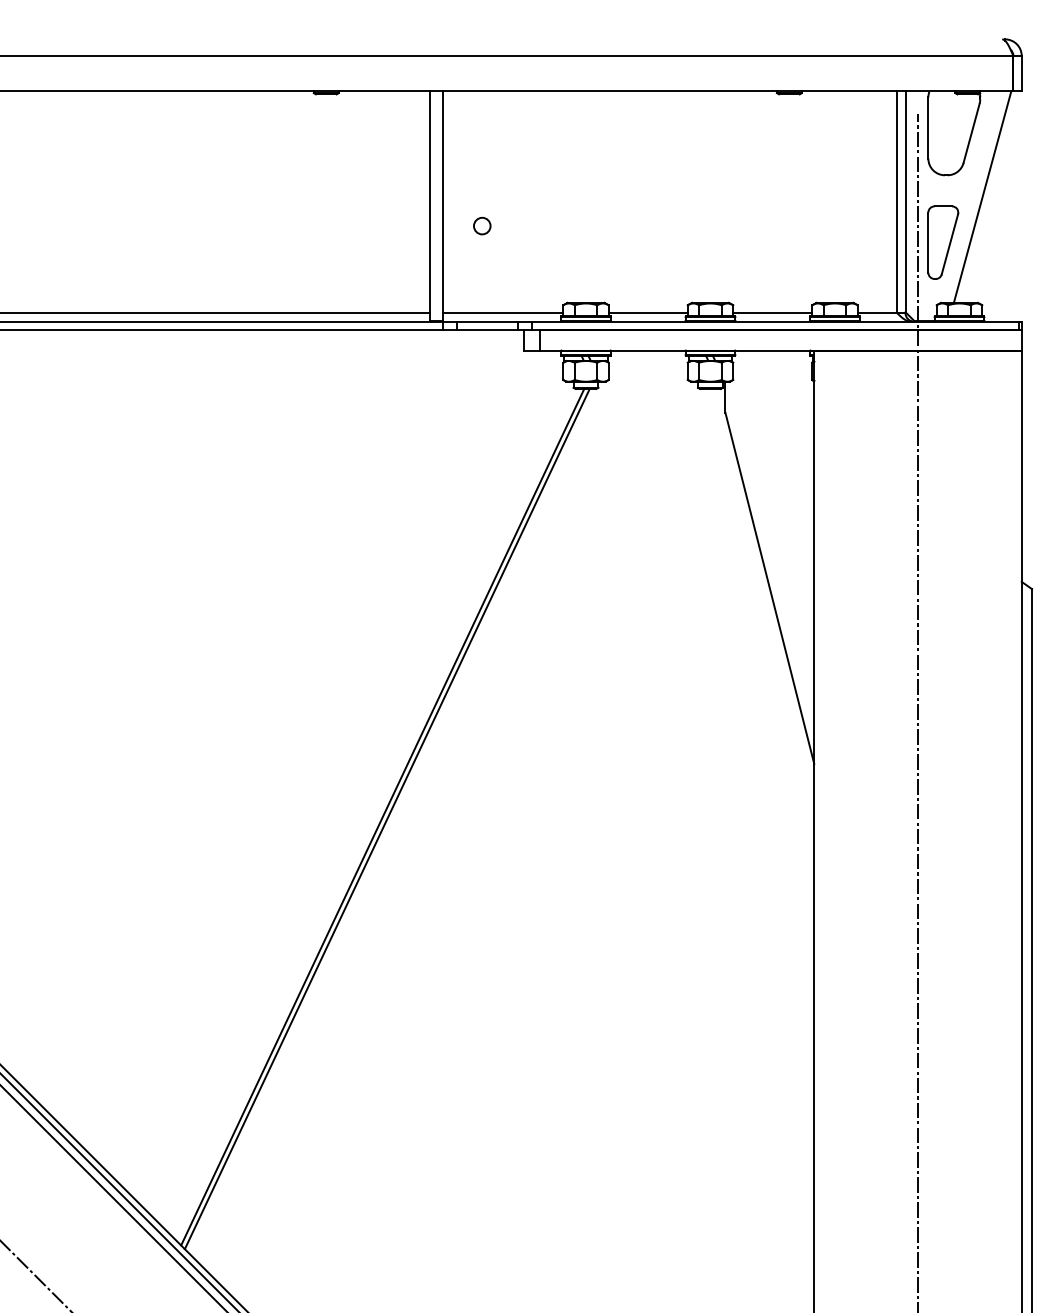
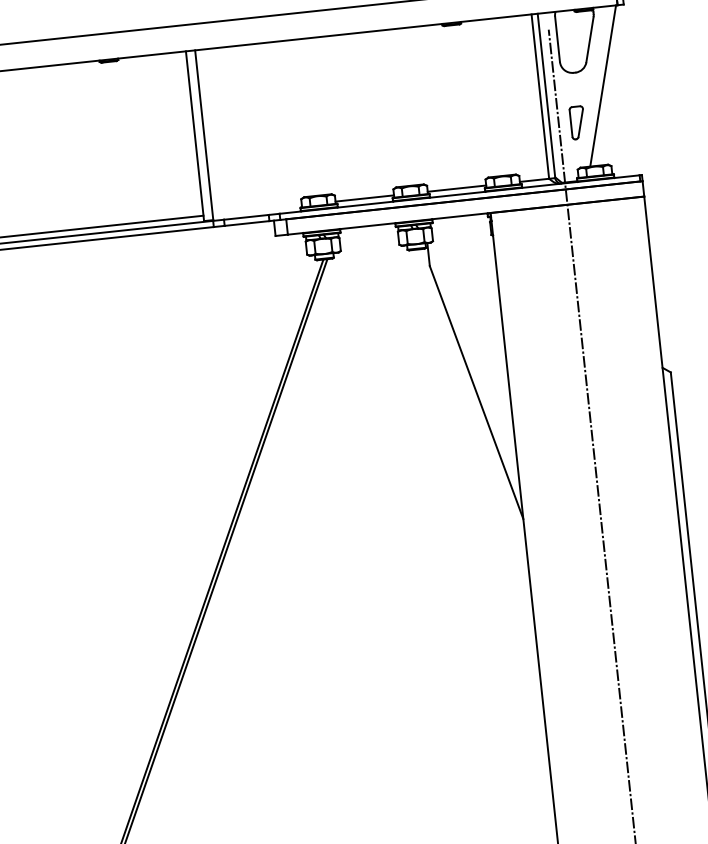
circle: (482, 225) -> (235, 146), removed
part: (943, 242) -> (577, 122), size x0.6
line: (502, 313) -> (256, 210), removed

